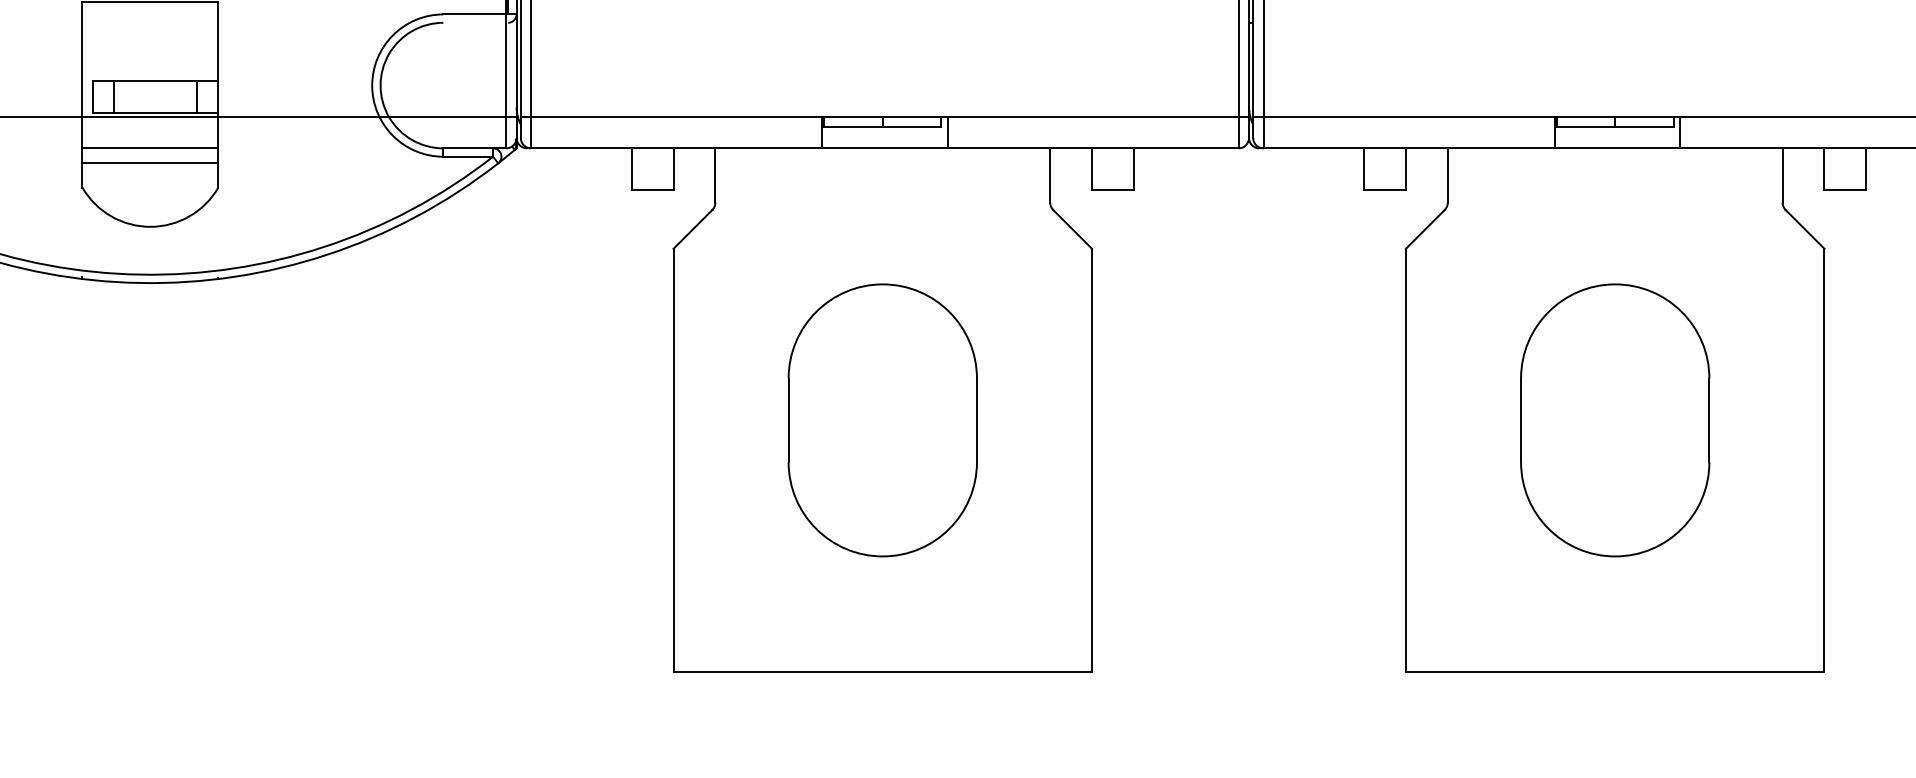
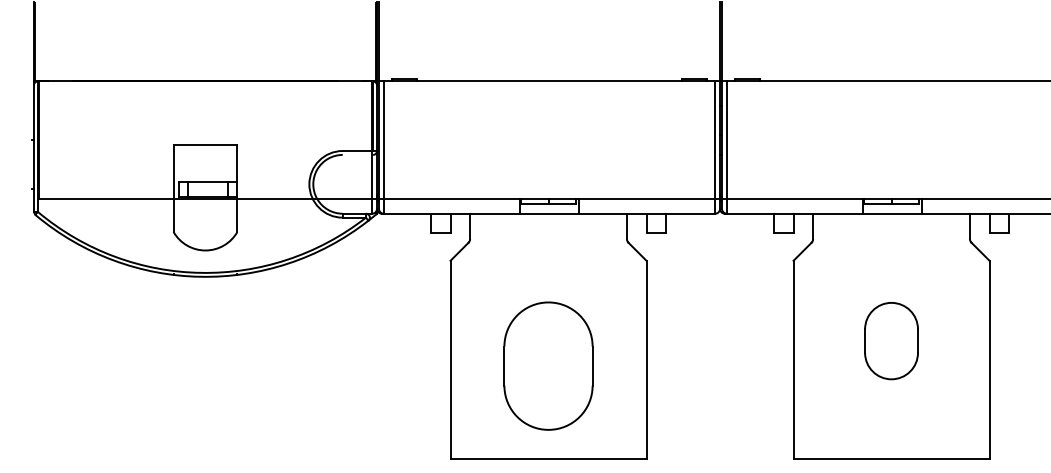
line: (150, 147) -> (205, 213), removed
line: (150, 162) -> (205, 220), removed
part: (882, 418) -> (548, 365), moved
part: (1615, 418) -> (891, 340), size x0.6

